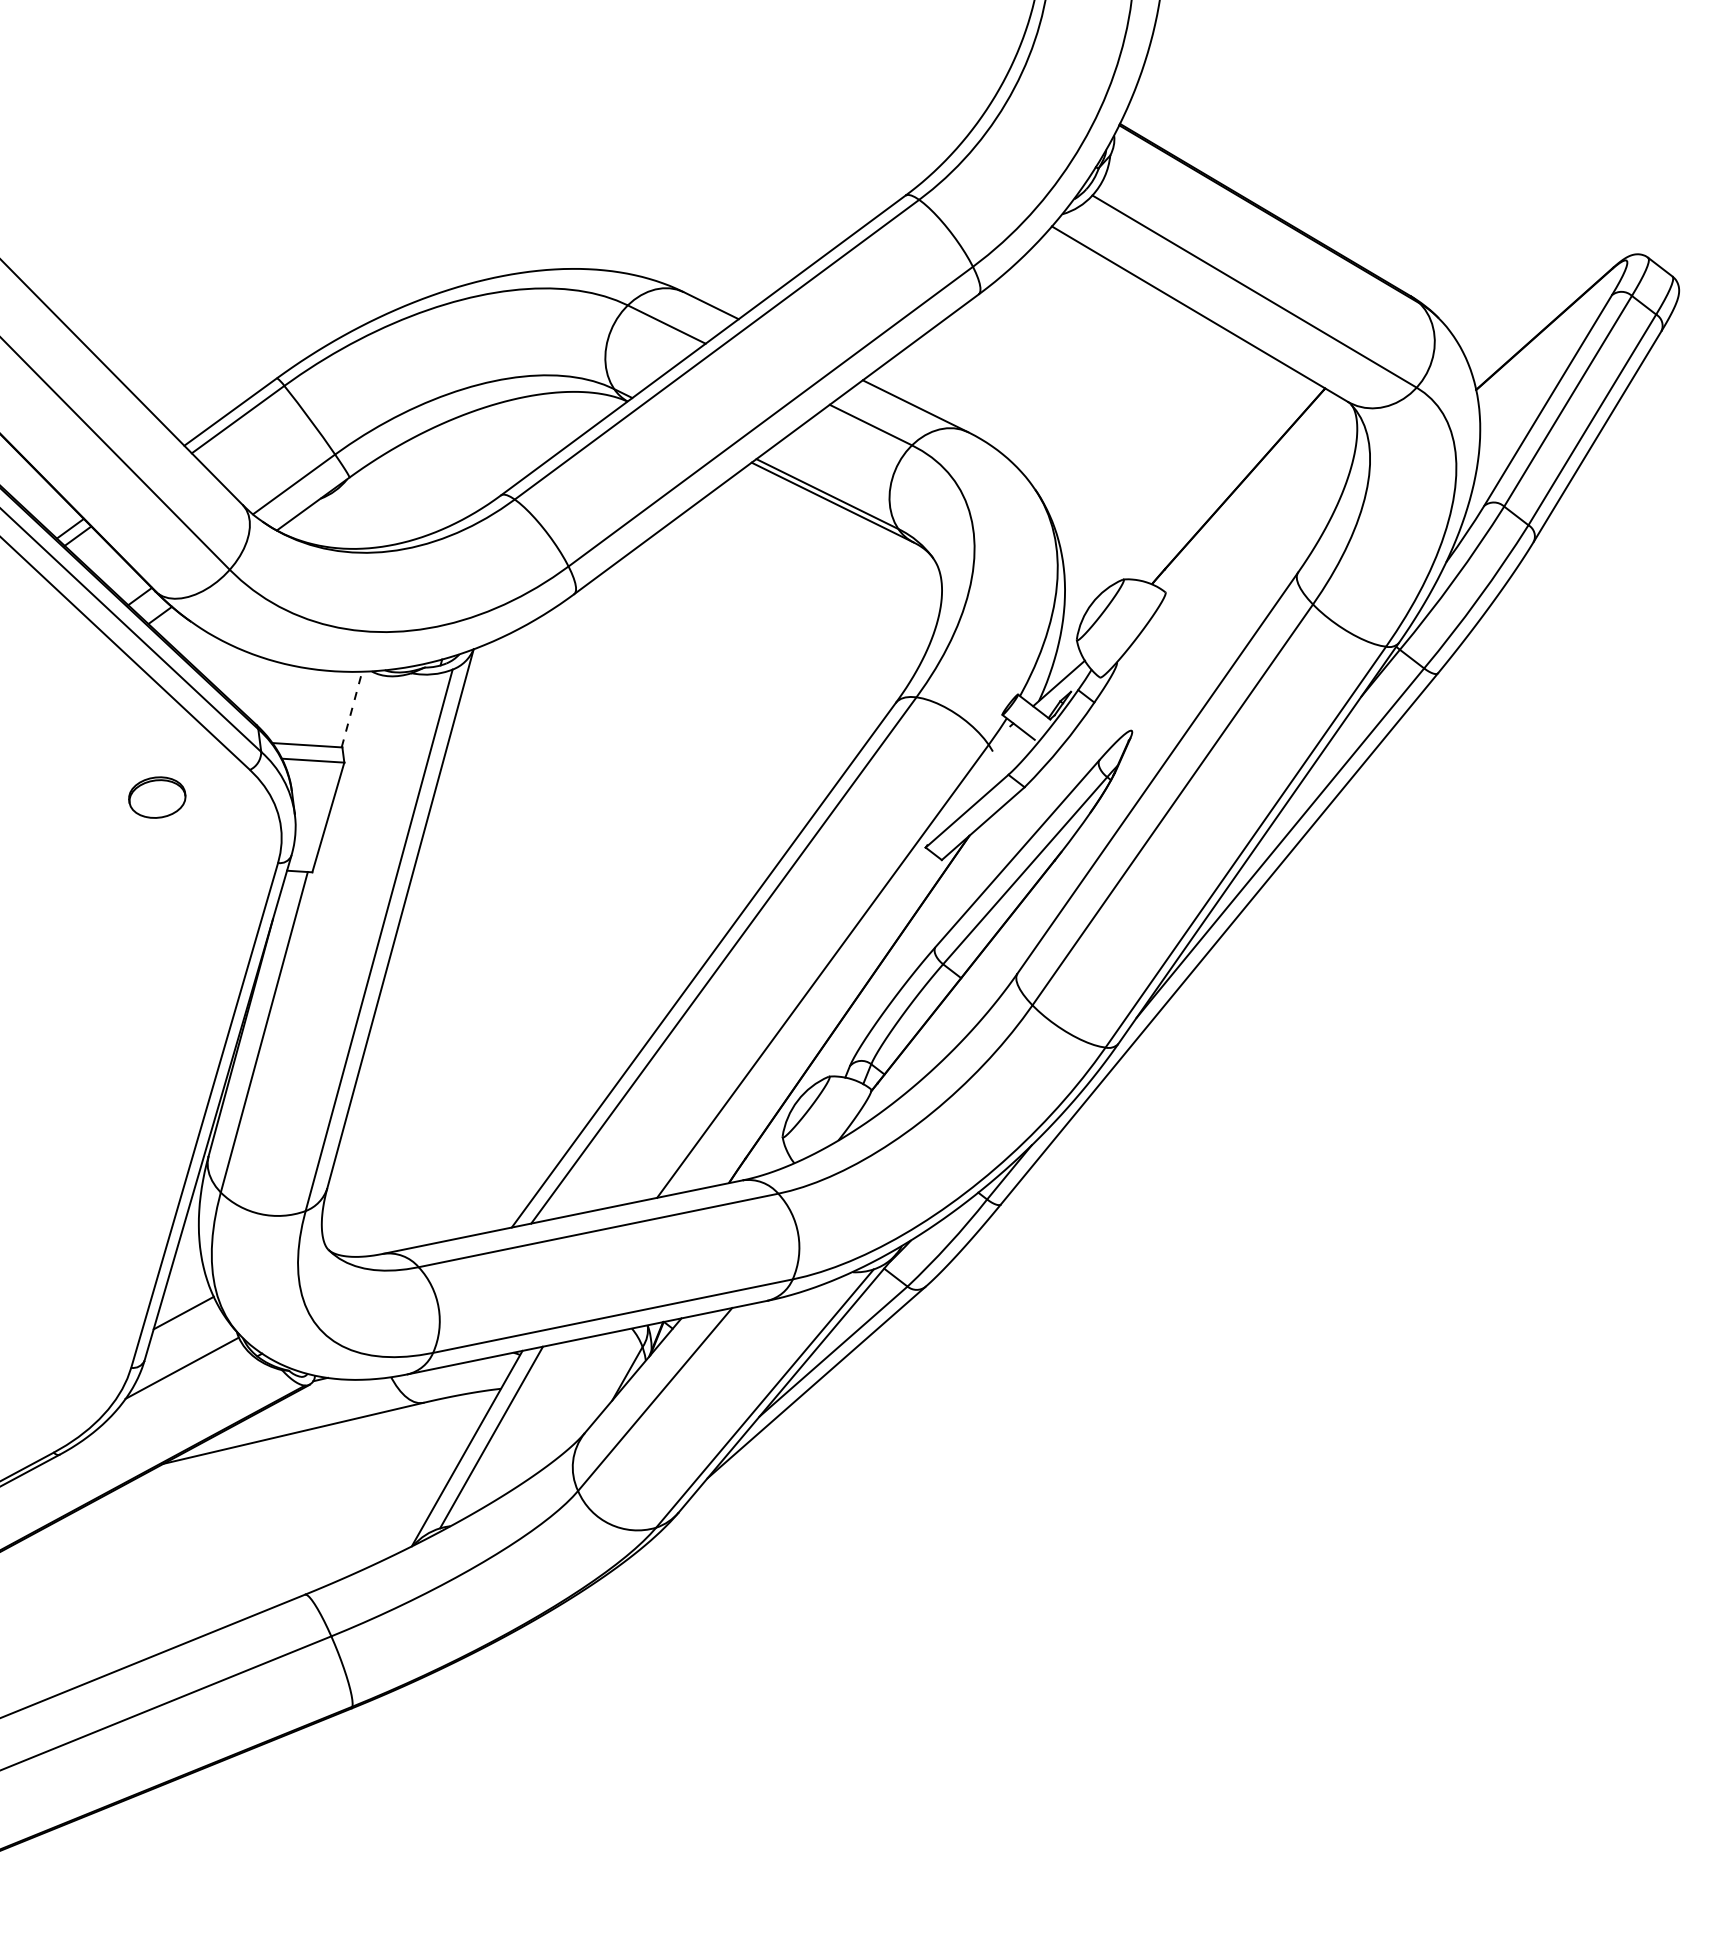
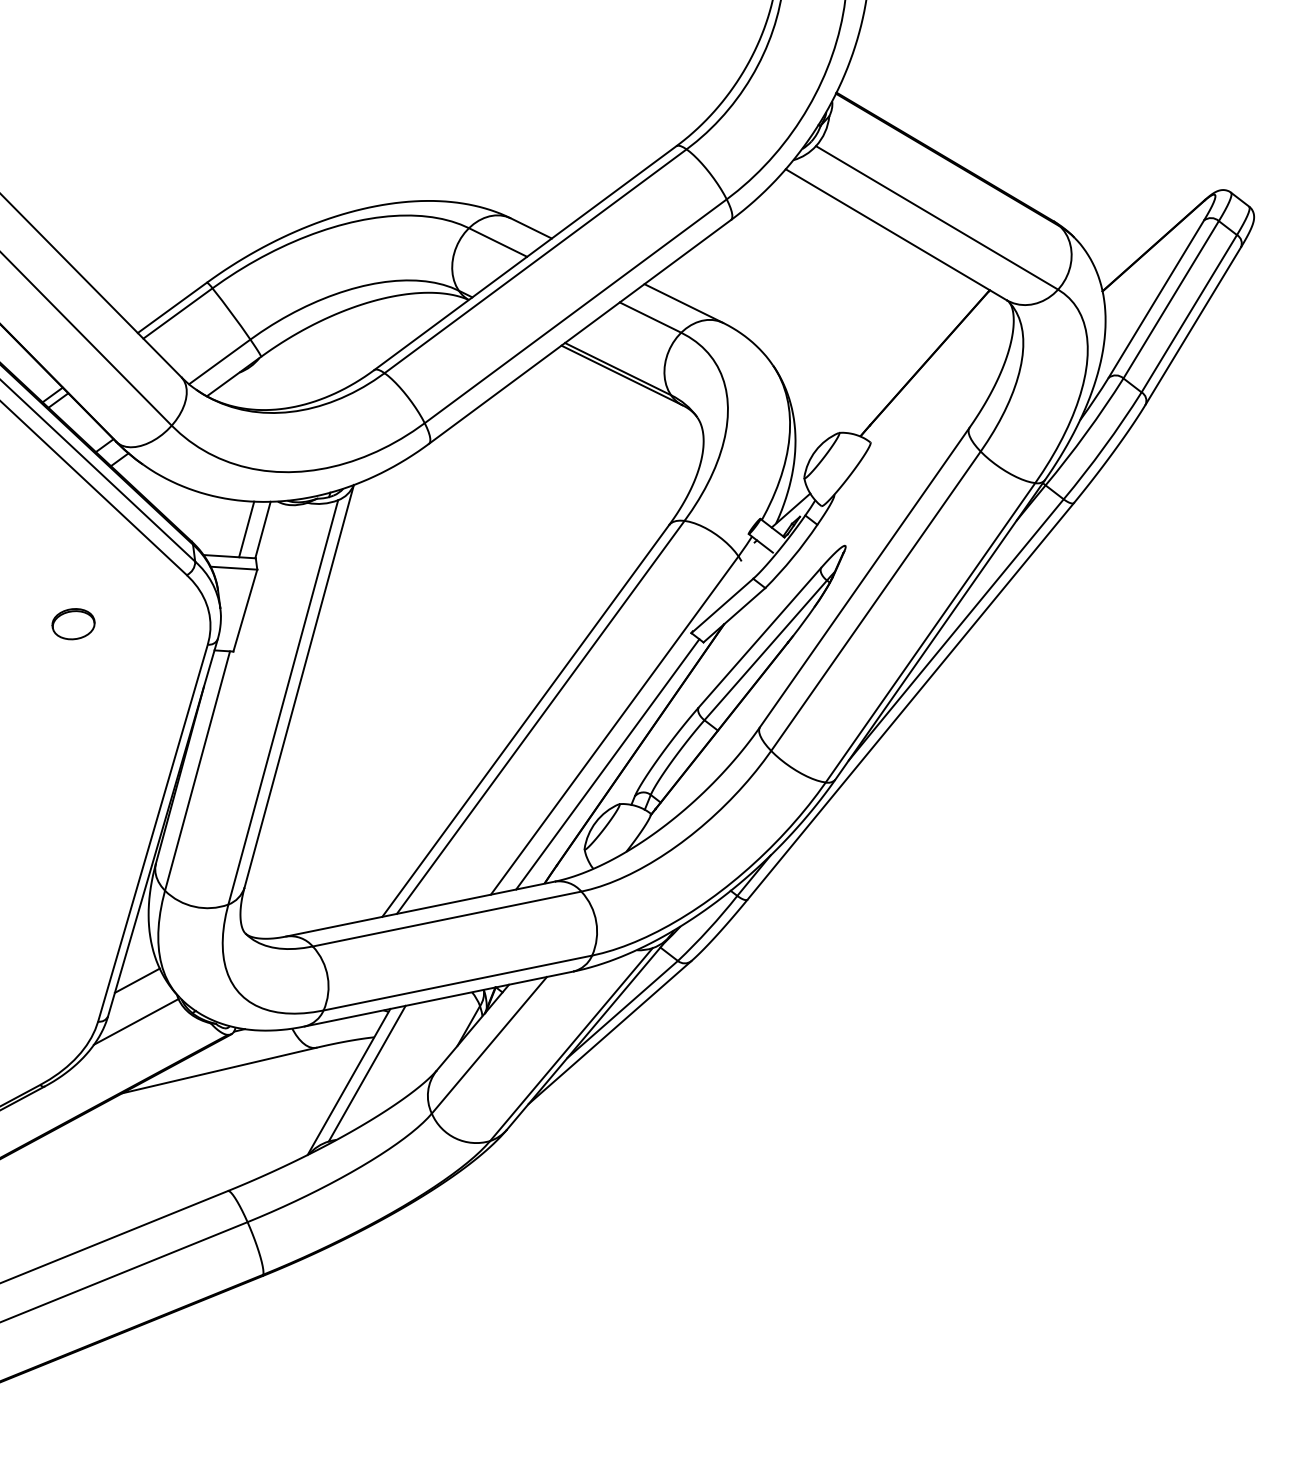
line: (330, 708) -> (246, 529), added
line: (352, 709) -> (263, 529), dashed -> solid
part: (157, 797) -> (73, 624), moved
line: (813, 1022) -> (607, 763), added

